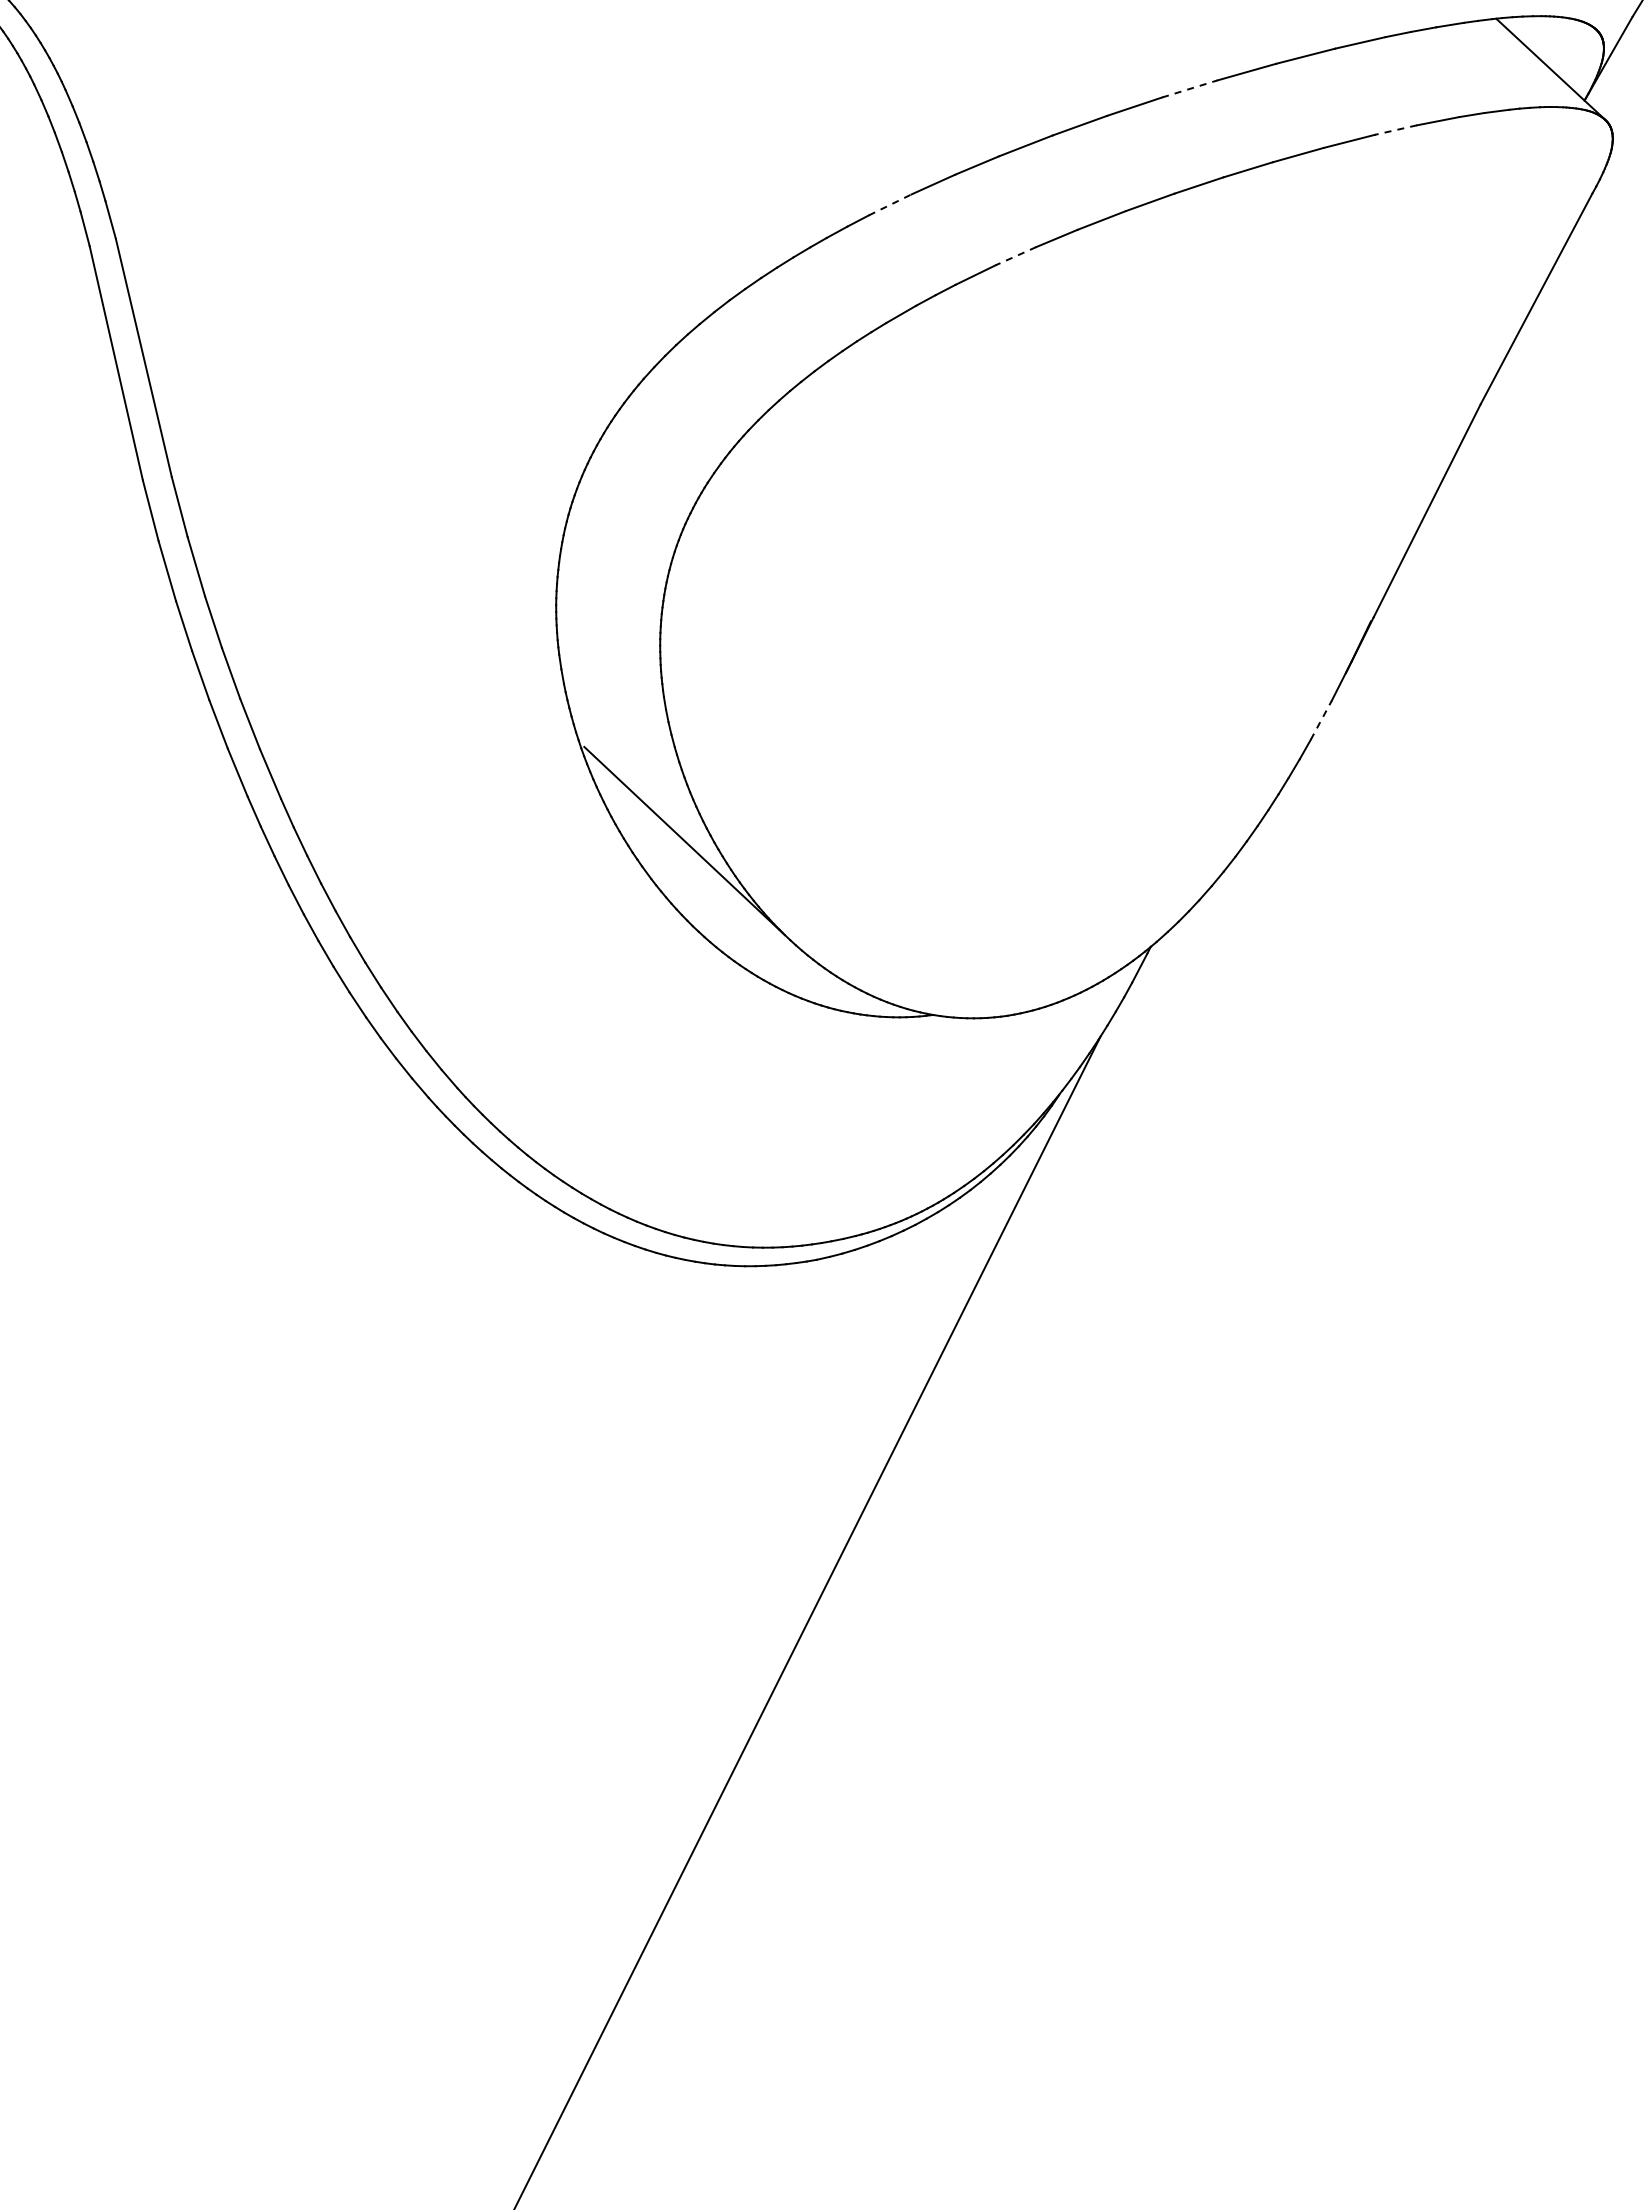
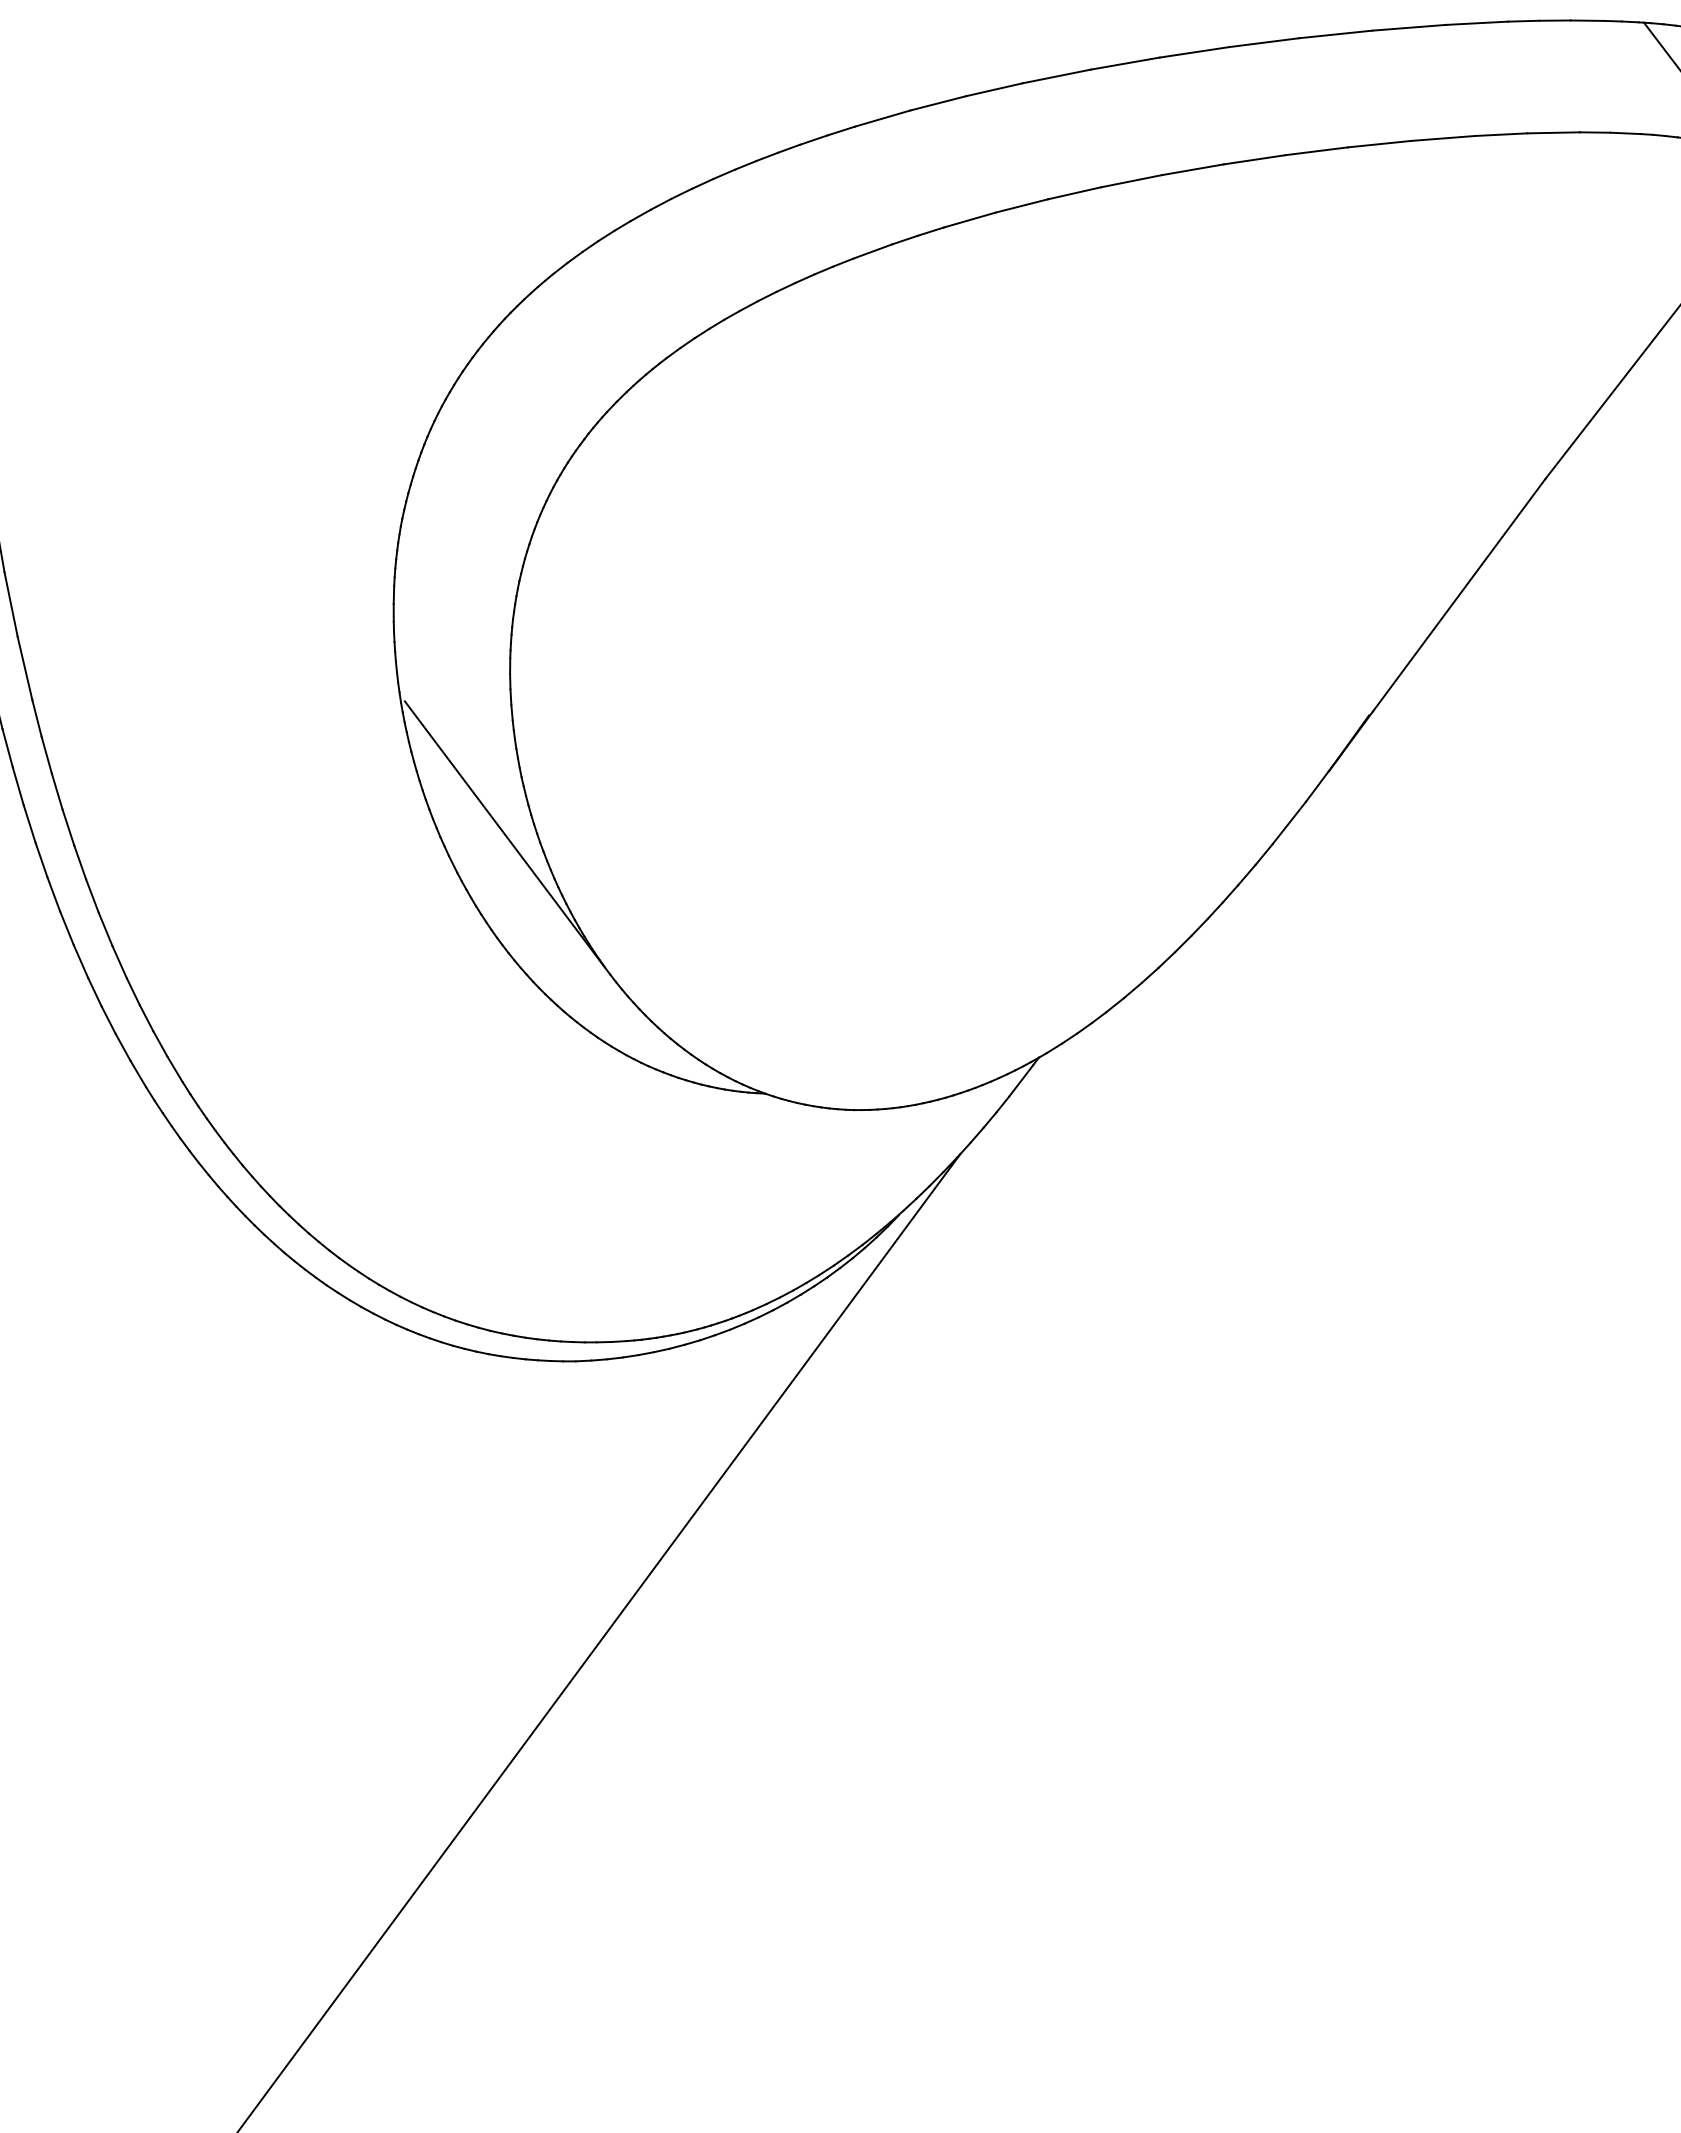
line: (1190, 88) -> (1264, 42), dashed -> solid
line: (1395, 130) -> (1500, 135), dashed -> solid
line: (890, 204) -> (882, 118), dashed -> solid
line: (1015, 256) -> (1021, 206), dashed -> solid
line: (1321, 719) -> (1289, 822), dashed -> solid

